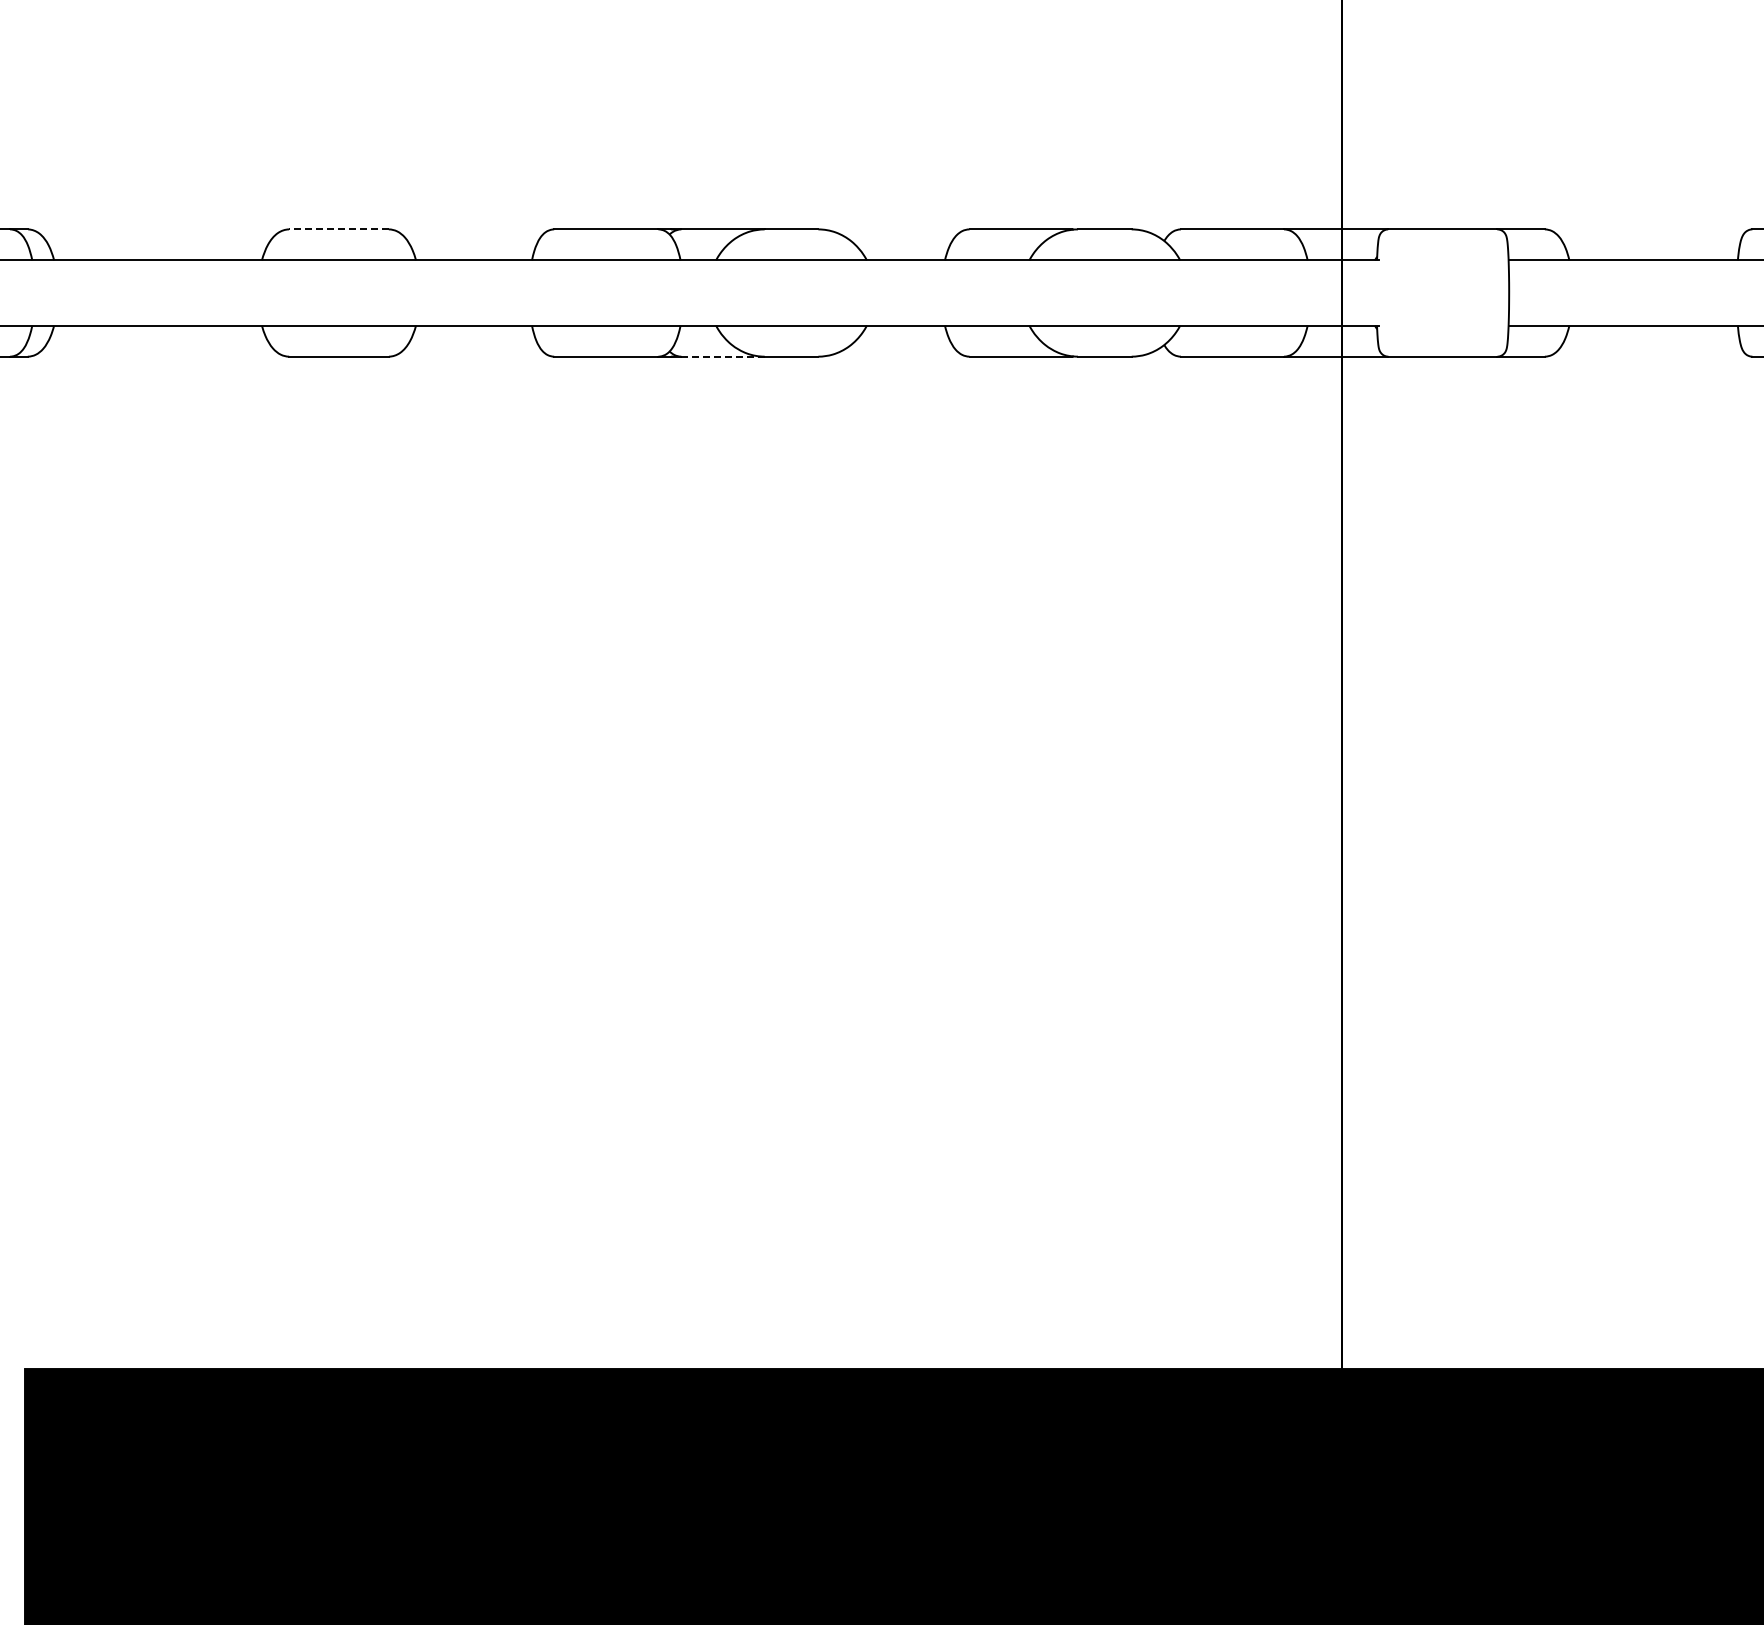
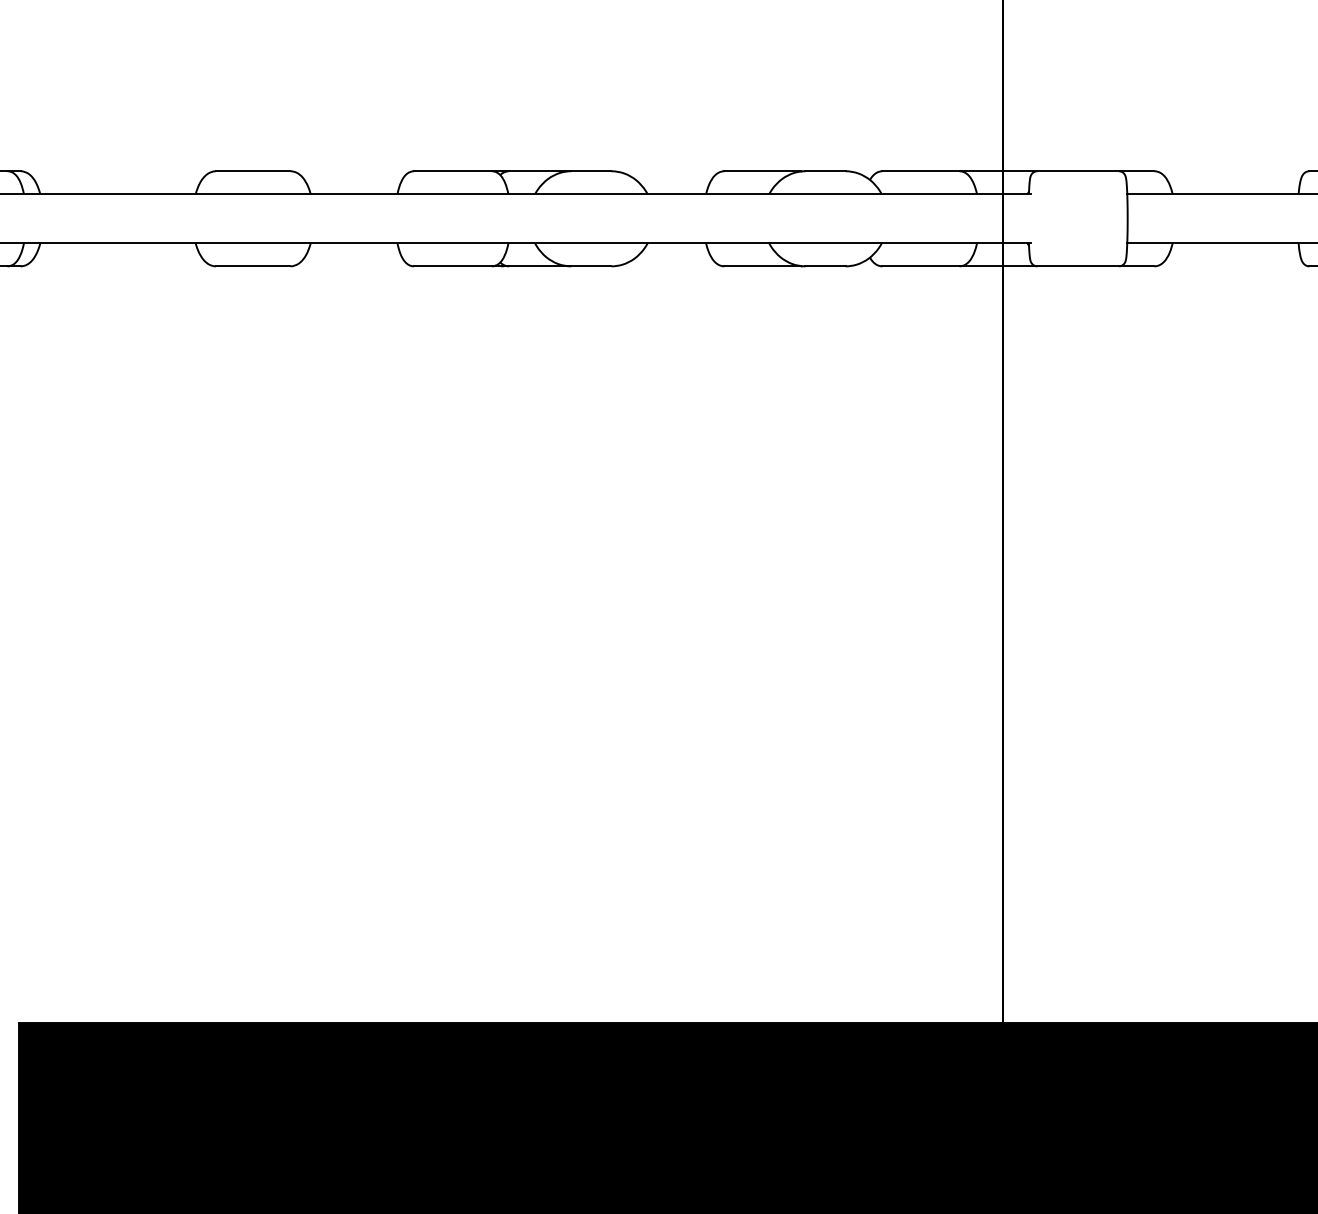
line: (339, 229) -> (253, 171), dashed -> solid
line: (723, 356) -> (540, 266), dashed -> solid

